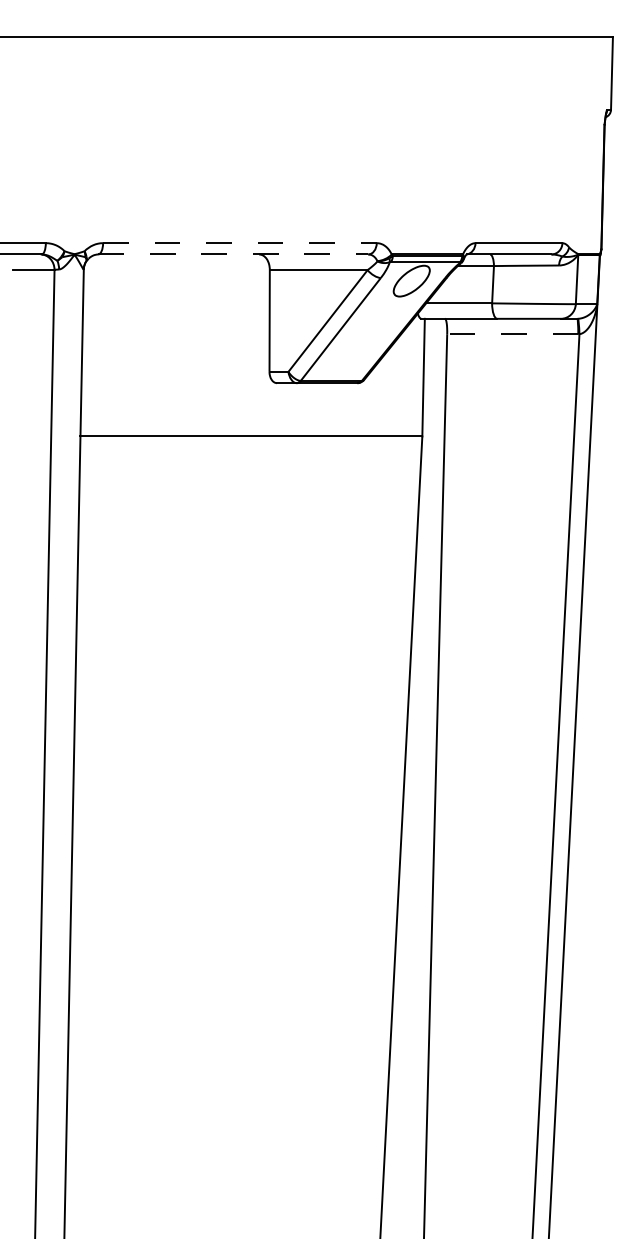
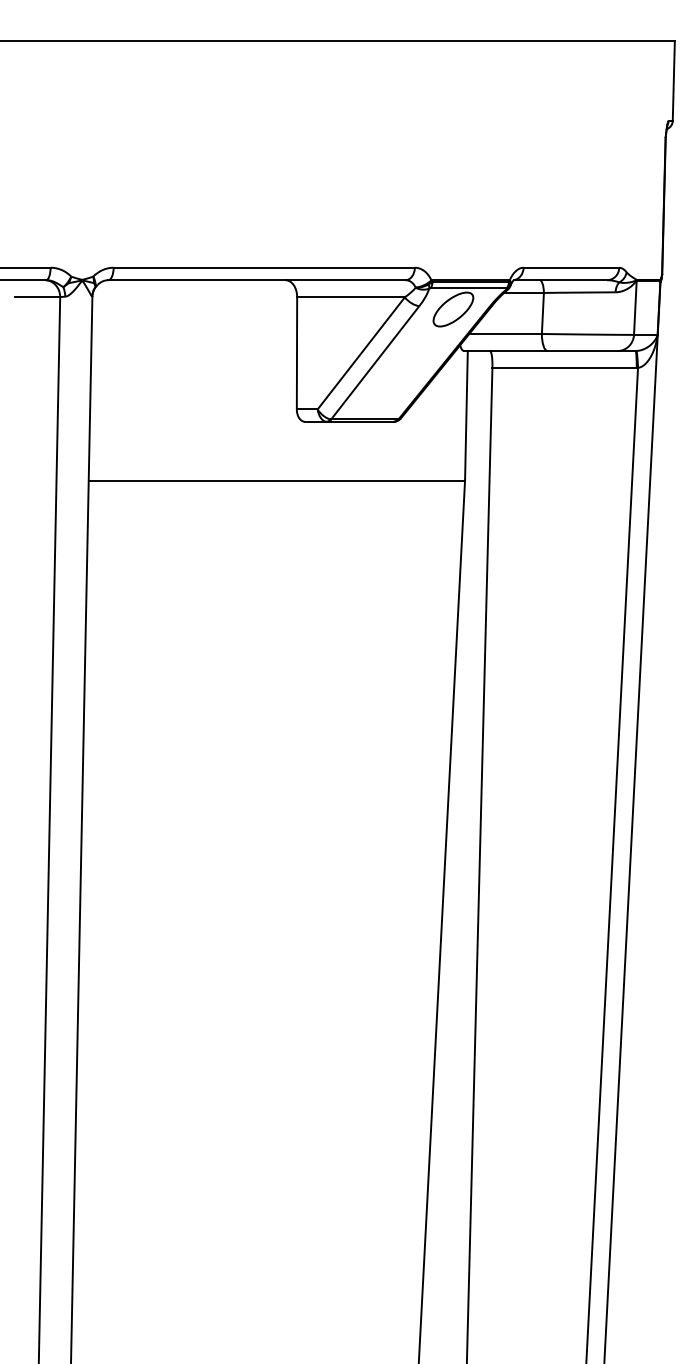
line: (239, 243) -> (263, 268), dashed -> solid
line: (233, 254) -> (257, 280), dashed -> solid
line: (512, 334) -> (564, 368), dashed -> solid

